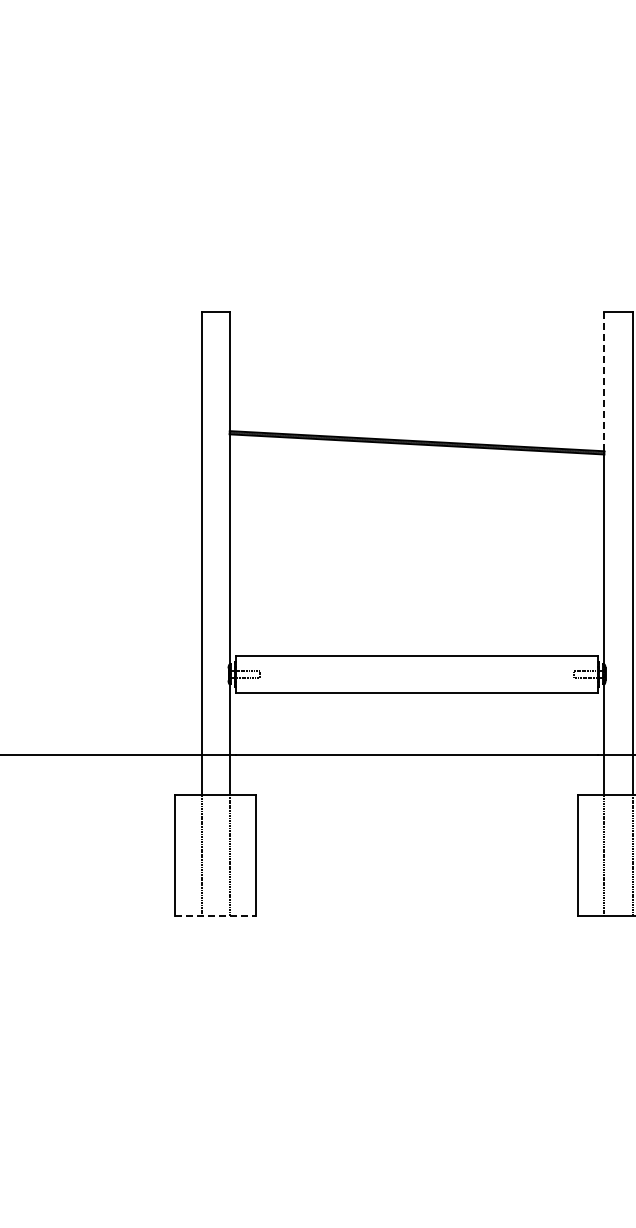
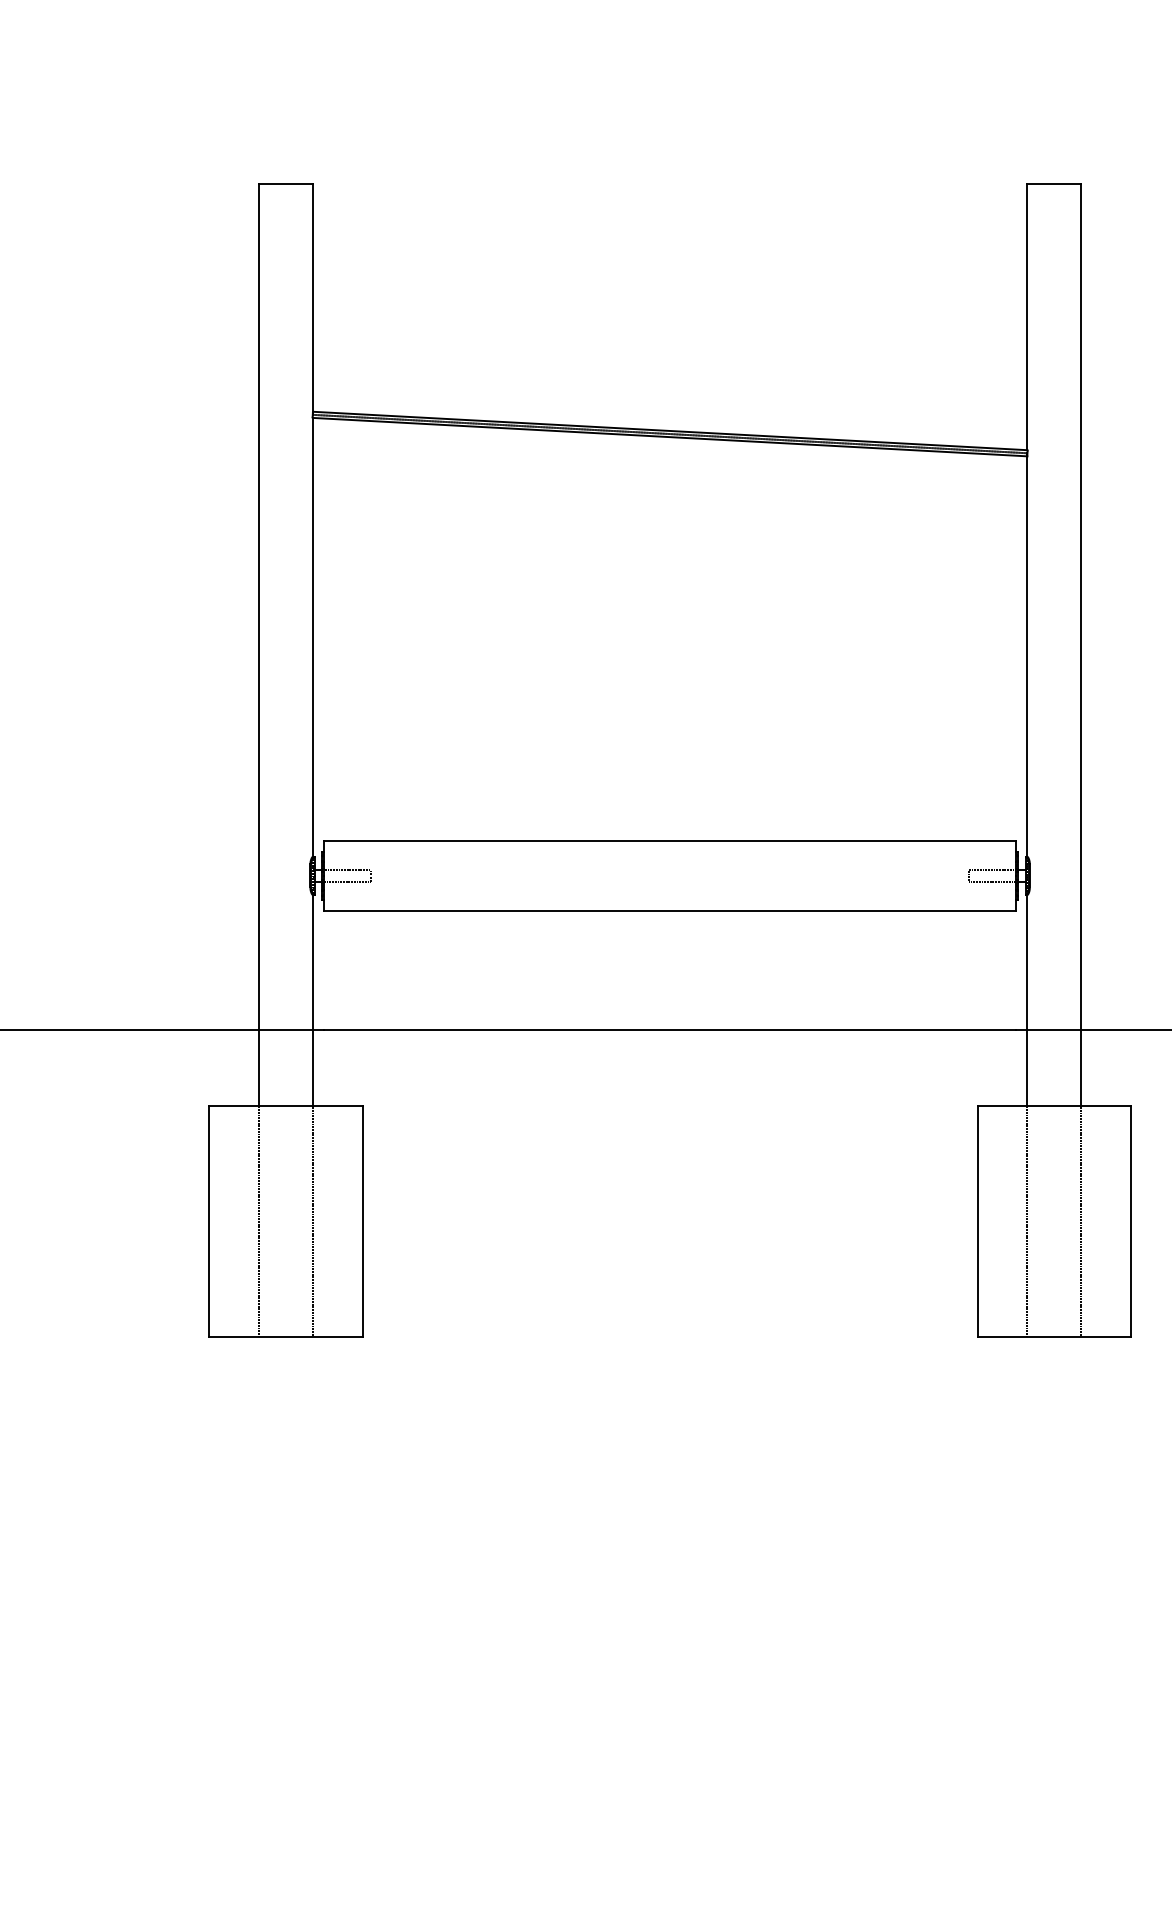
line: (604, 381) -> (1027, 317), dashed -> solid
line: (216, 916) -> (287, 1337), dashed -> solid

